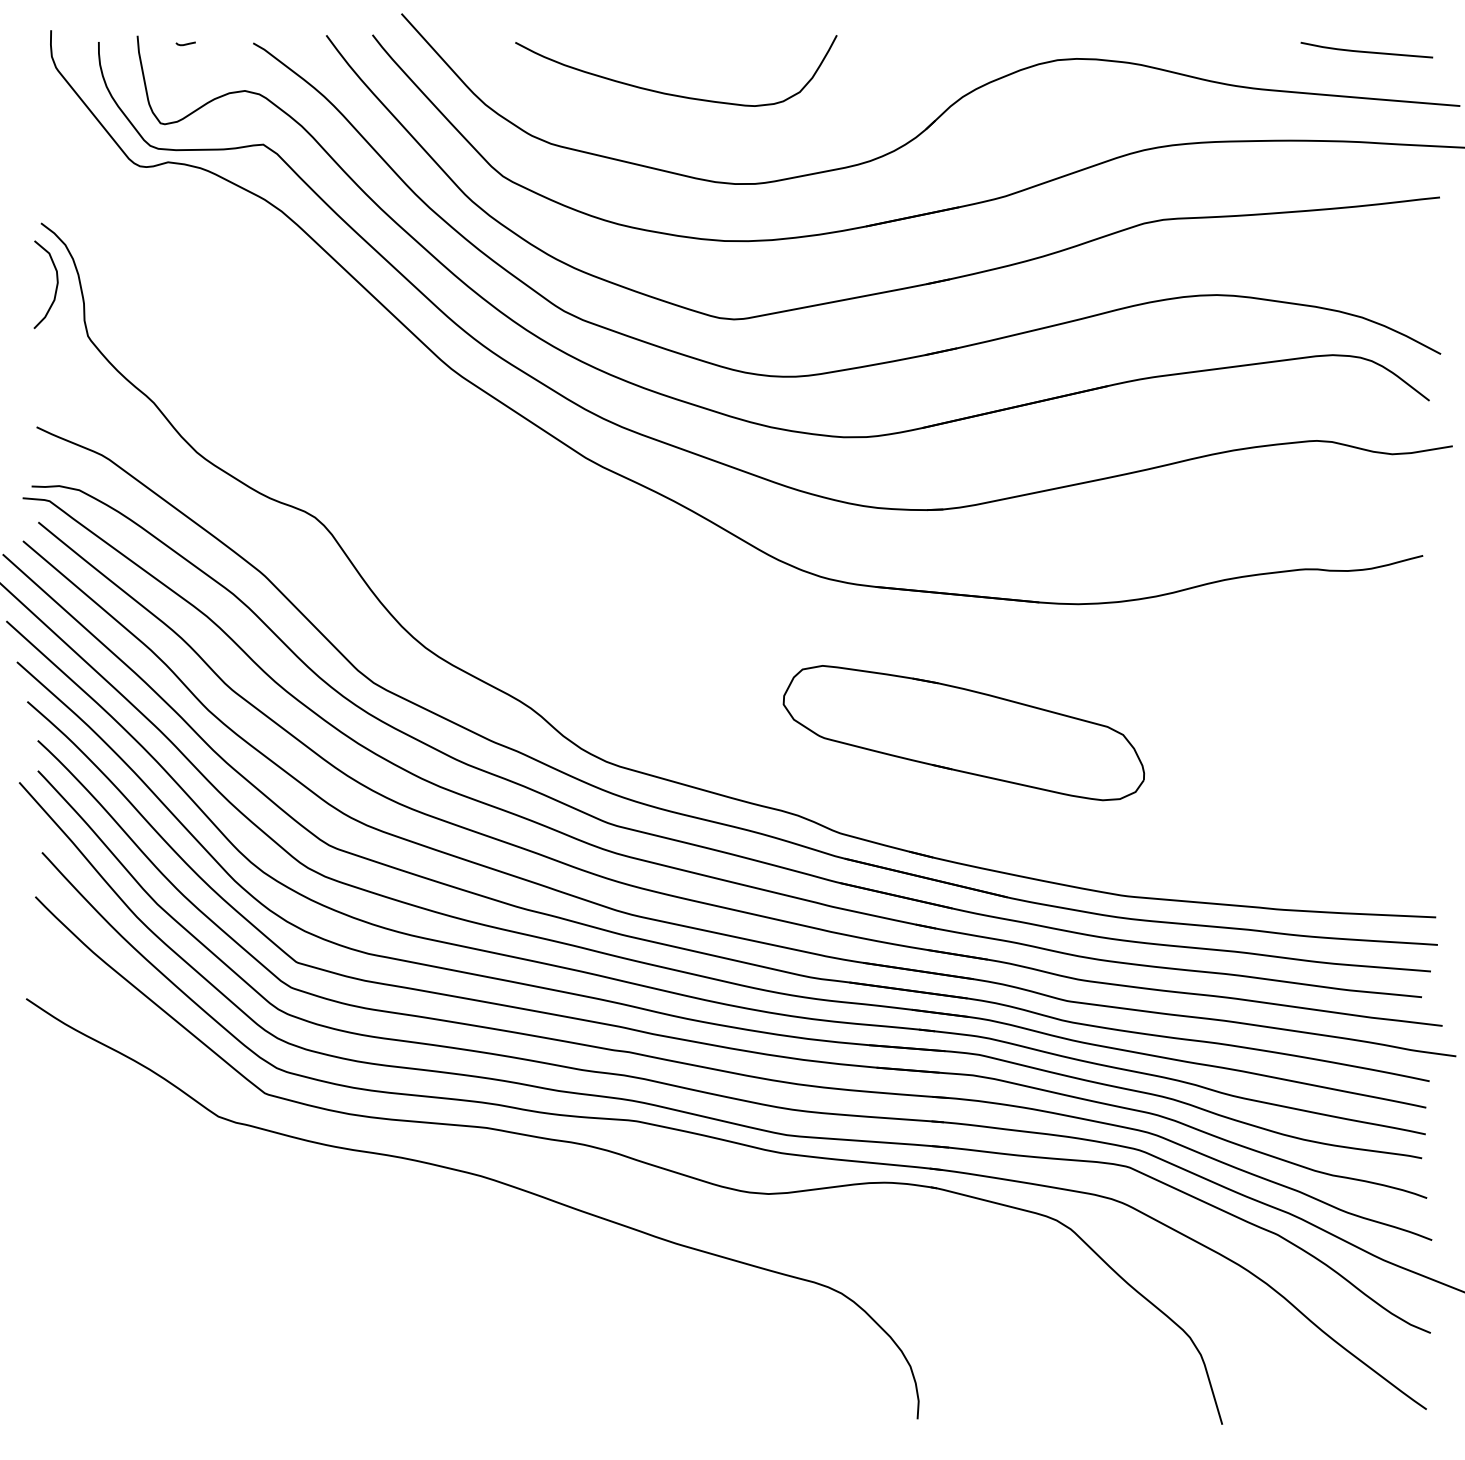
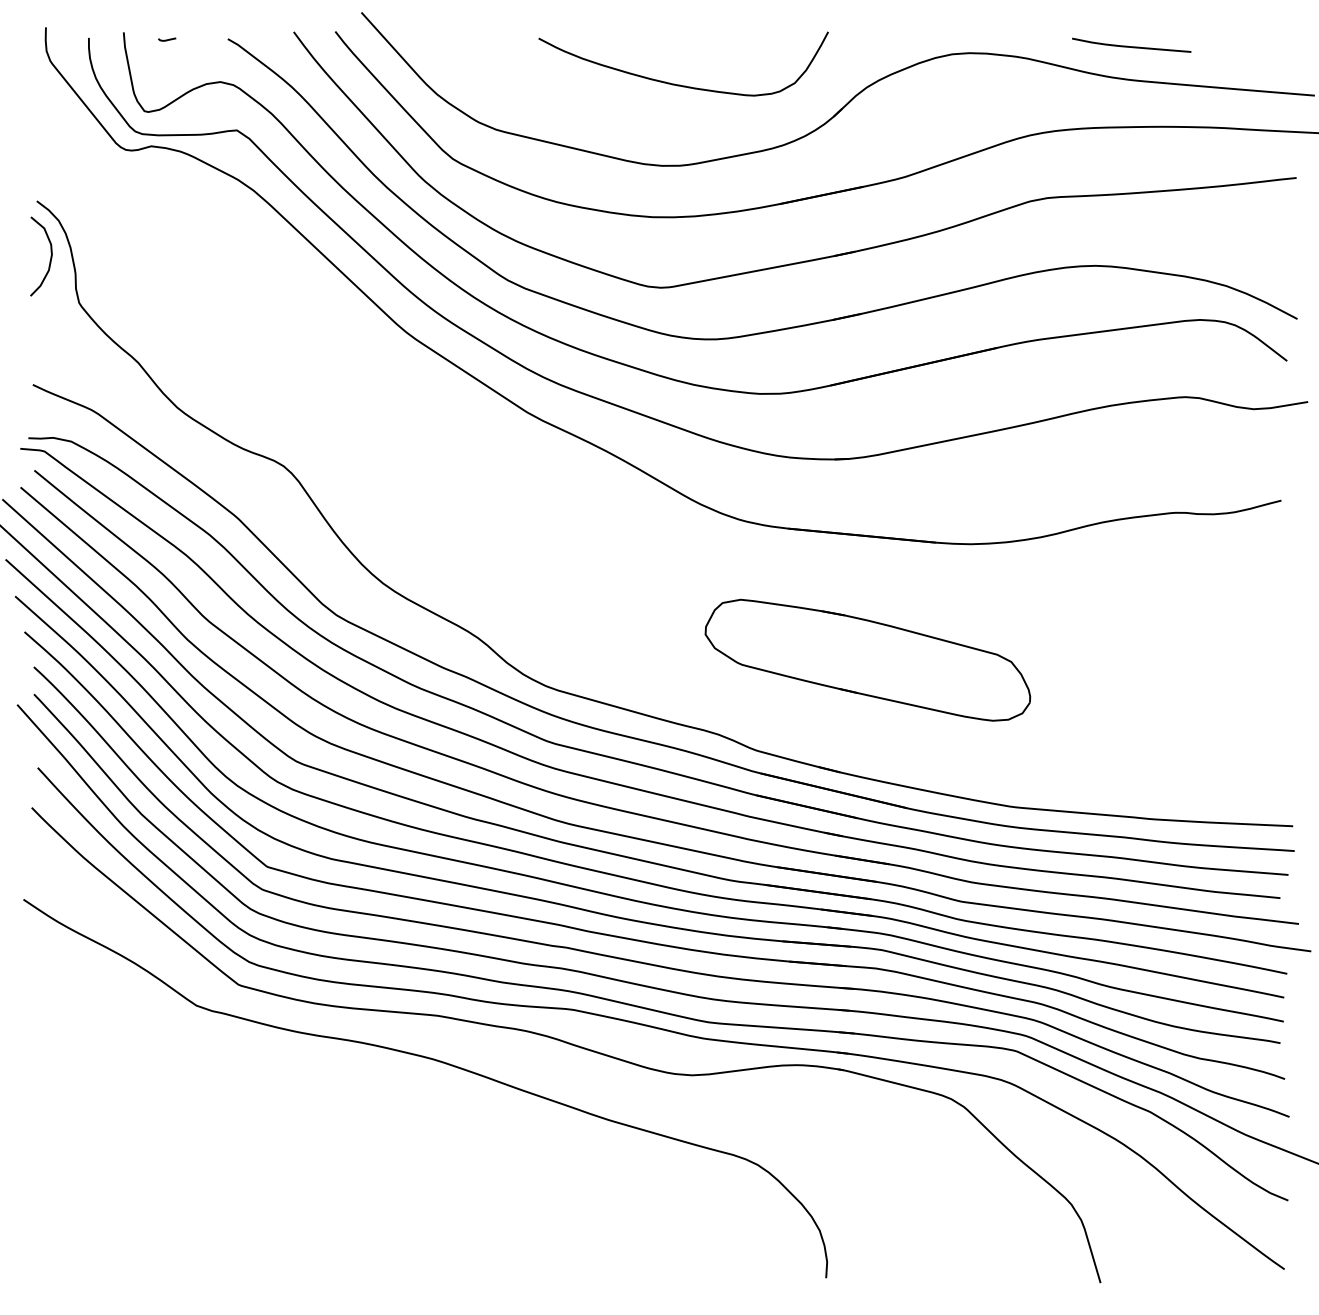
curve: (1366, 51) -> (1131, 46), moved
curve: (670, 93) -> (678, 84), moved

